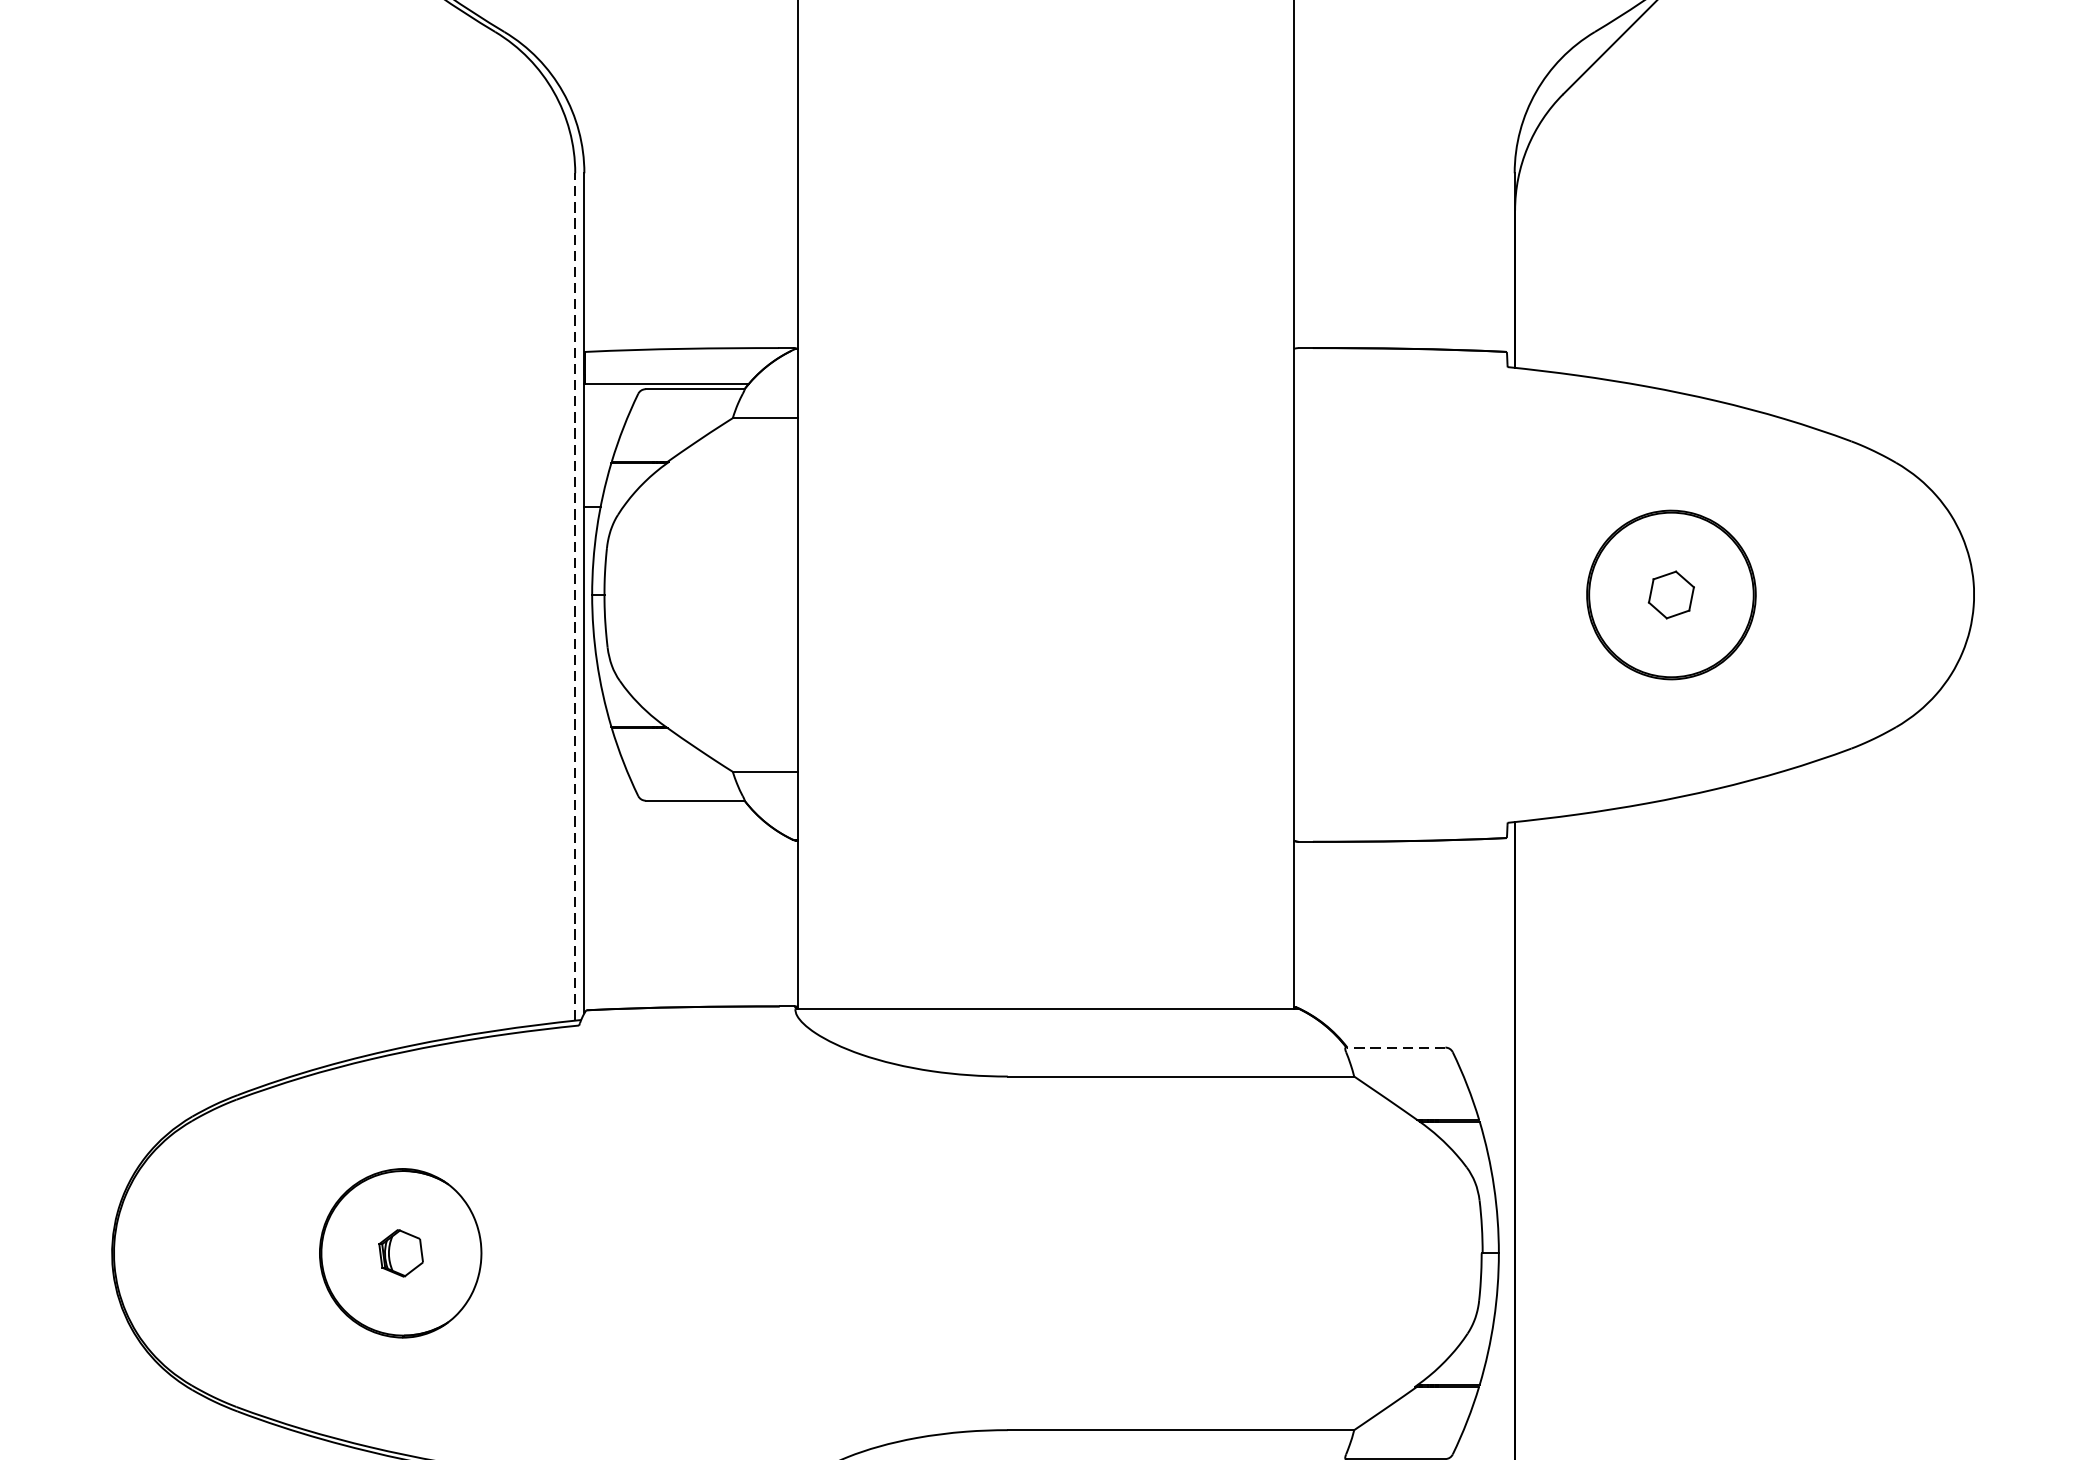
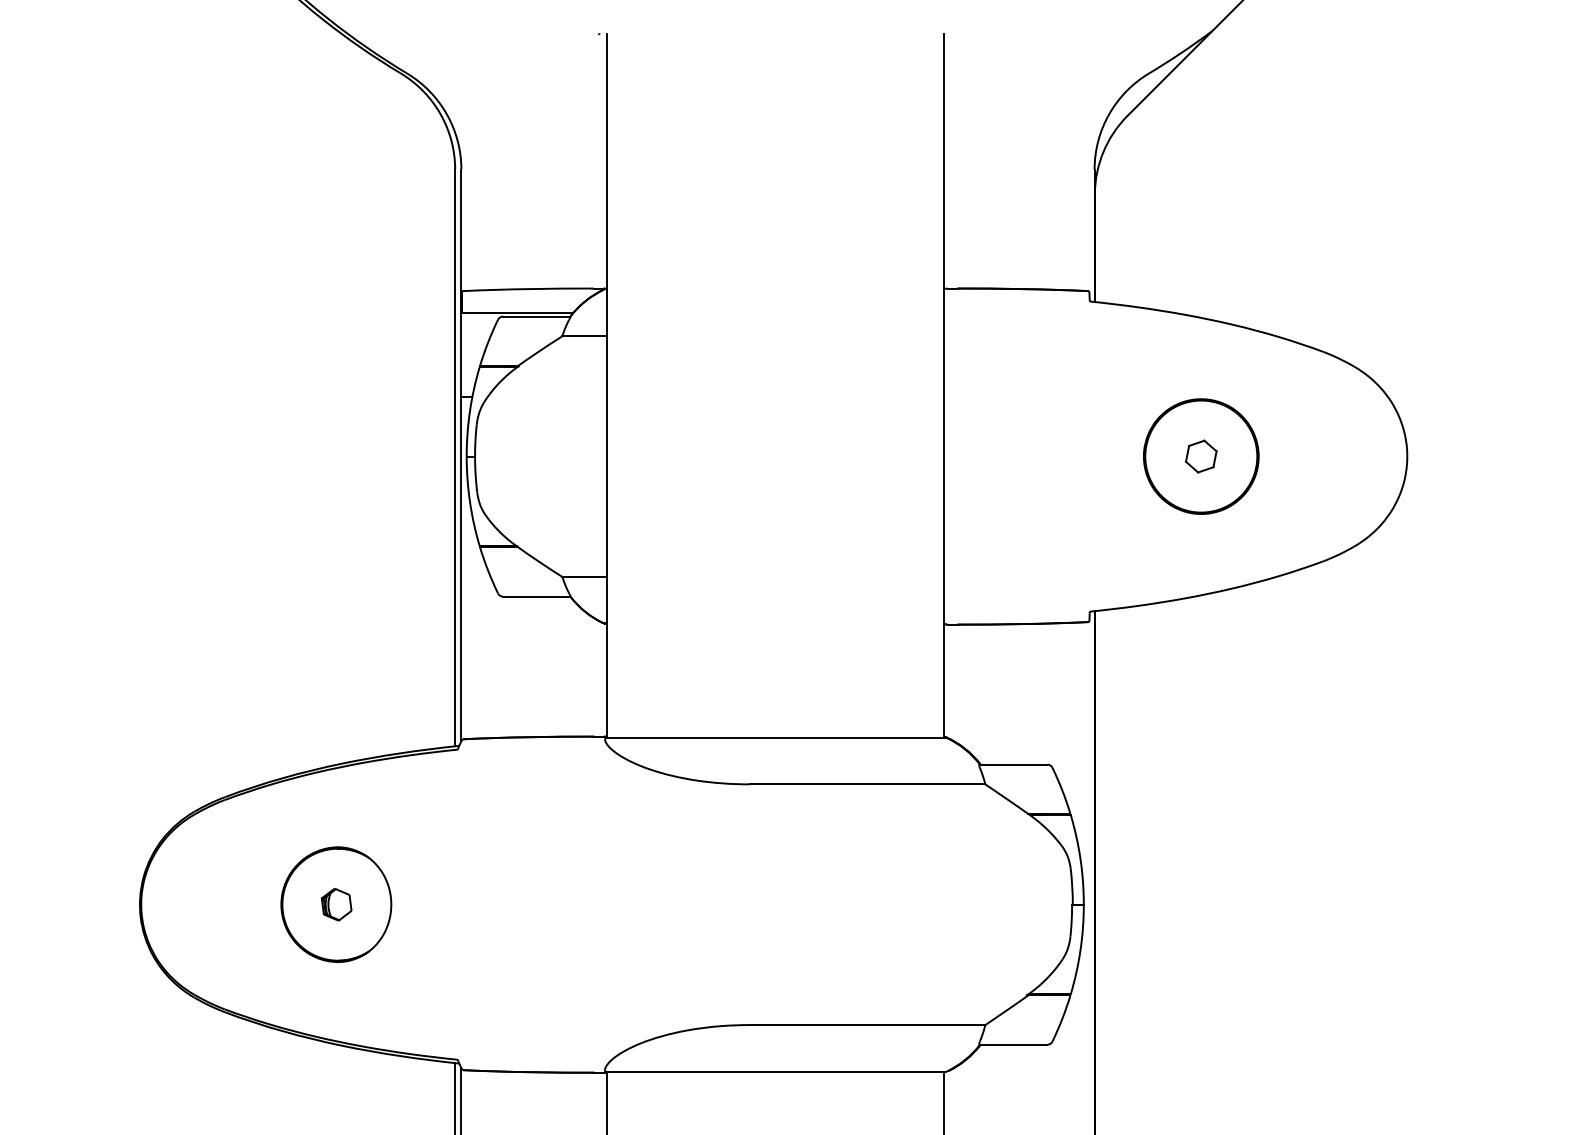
line: (575, 596) -> (455, 457), dashed -> solid
line: (1395, 1047) -> (1013, 764), dashed -> solid

